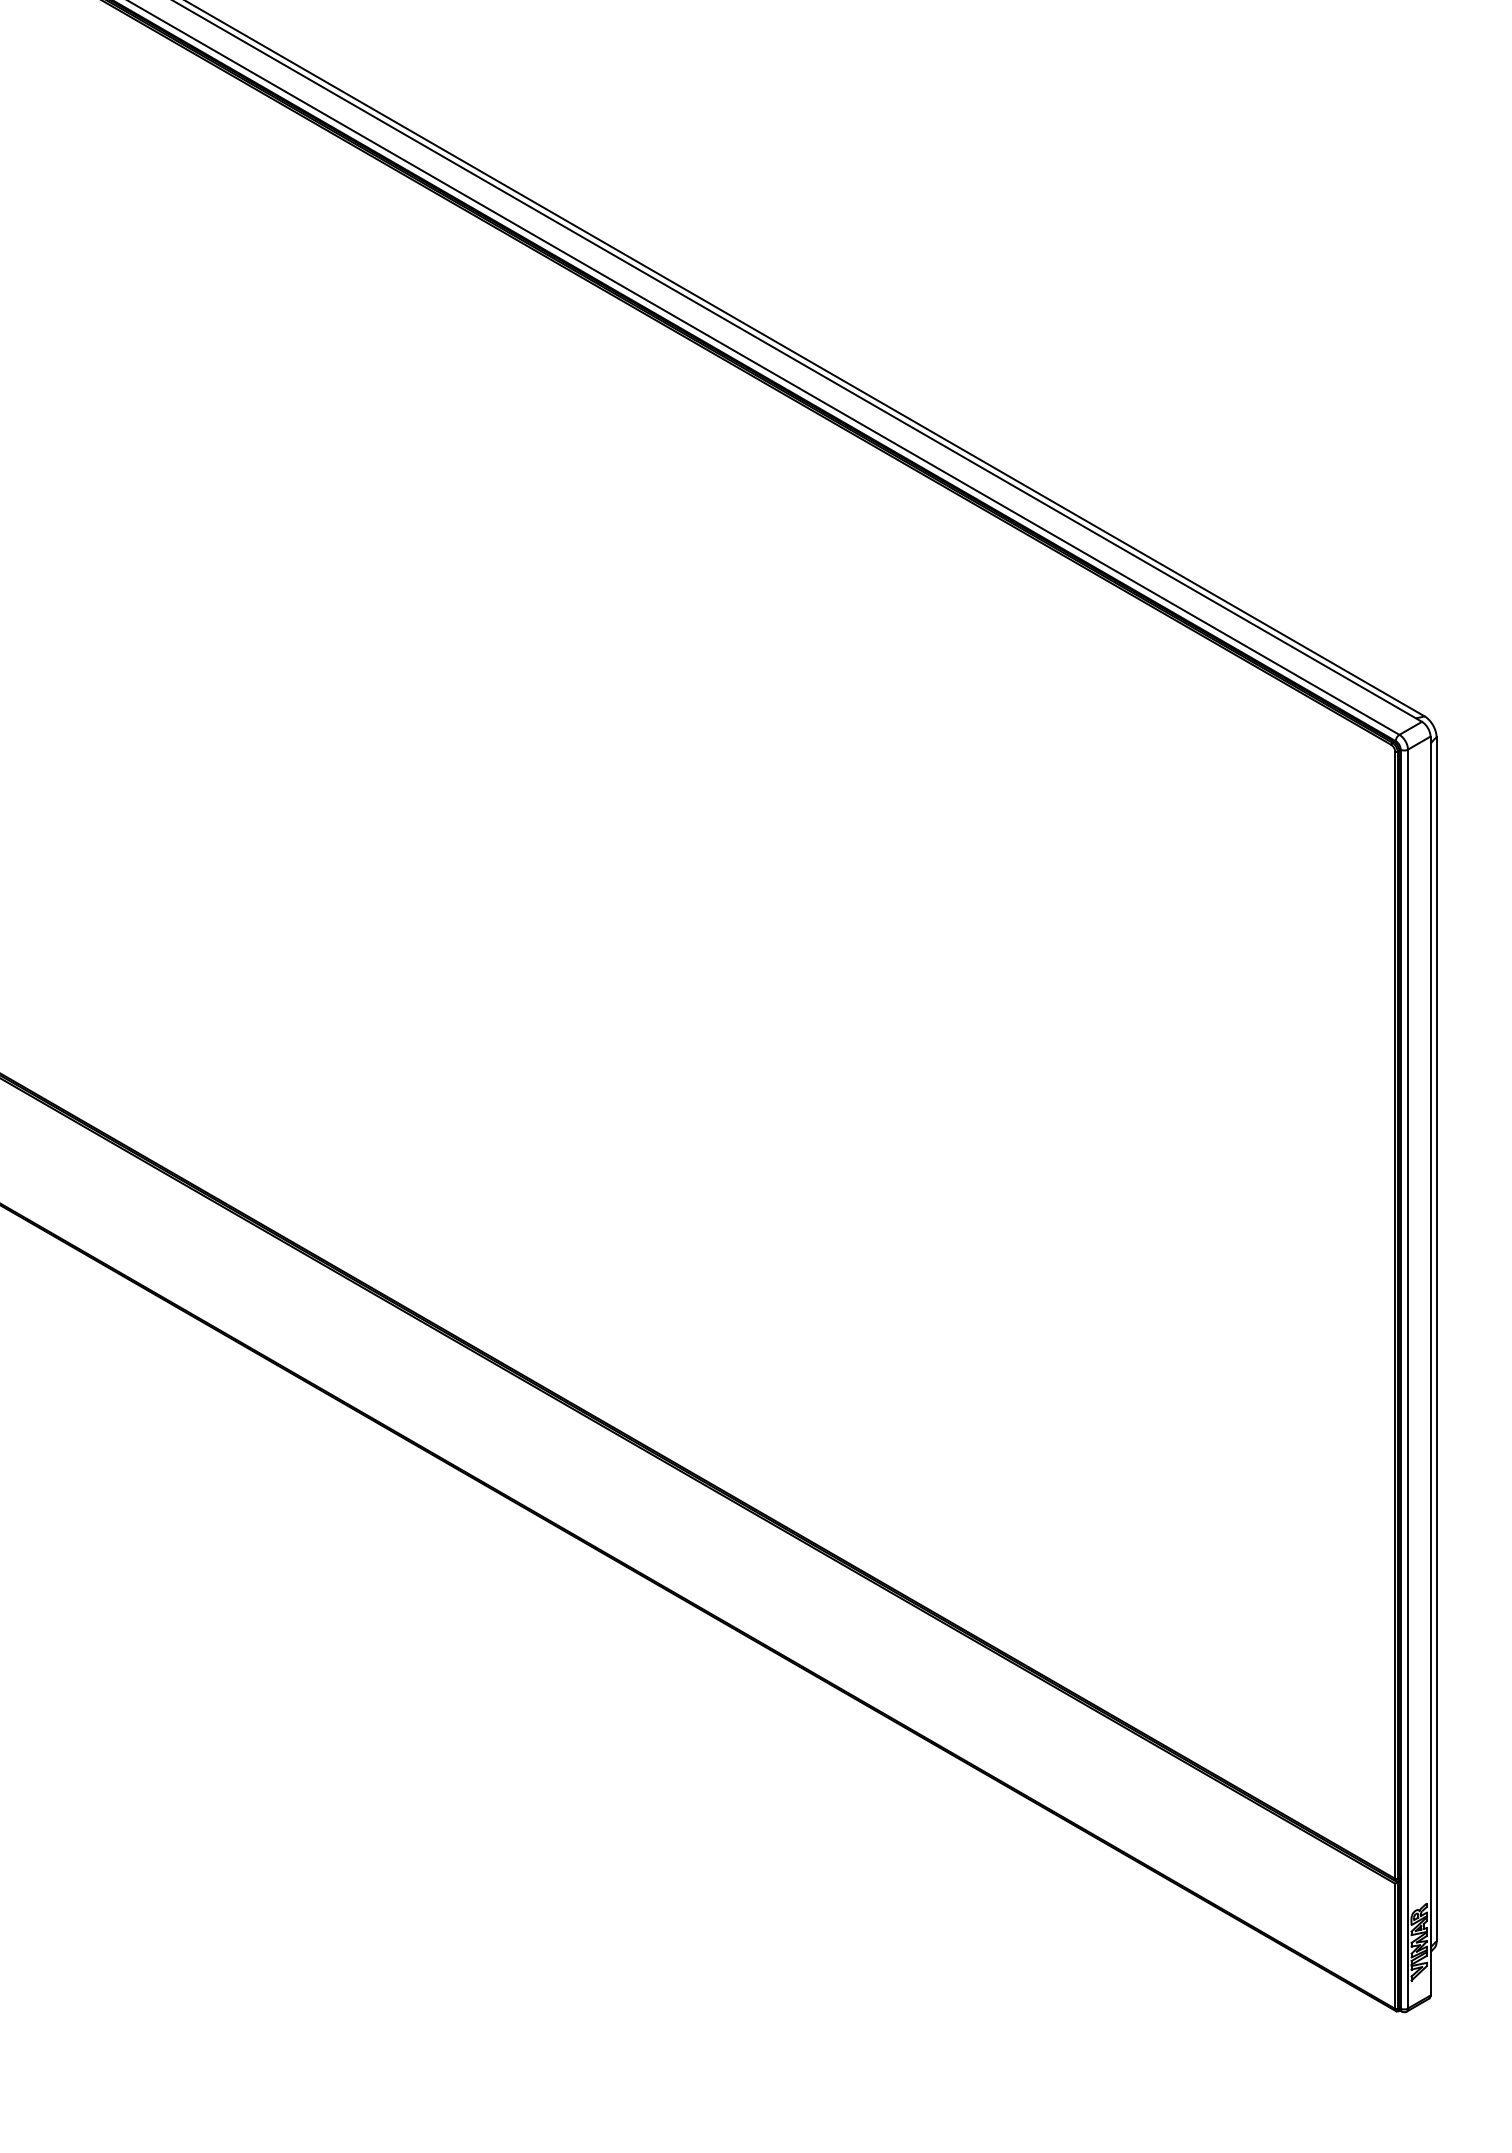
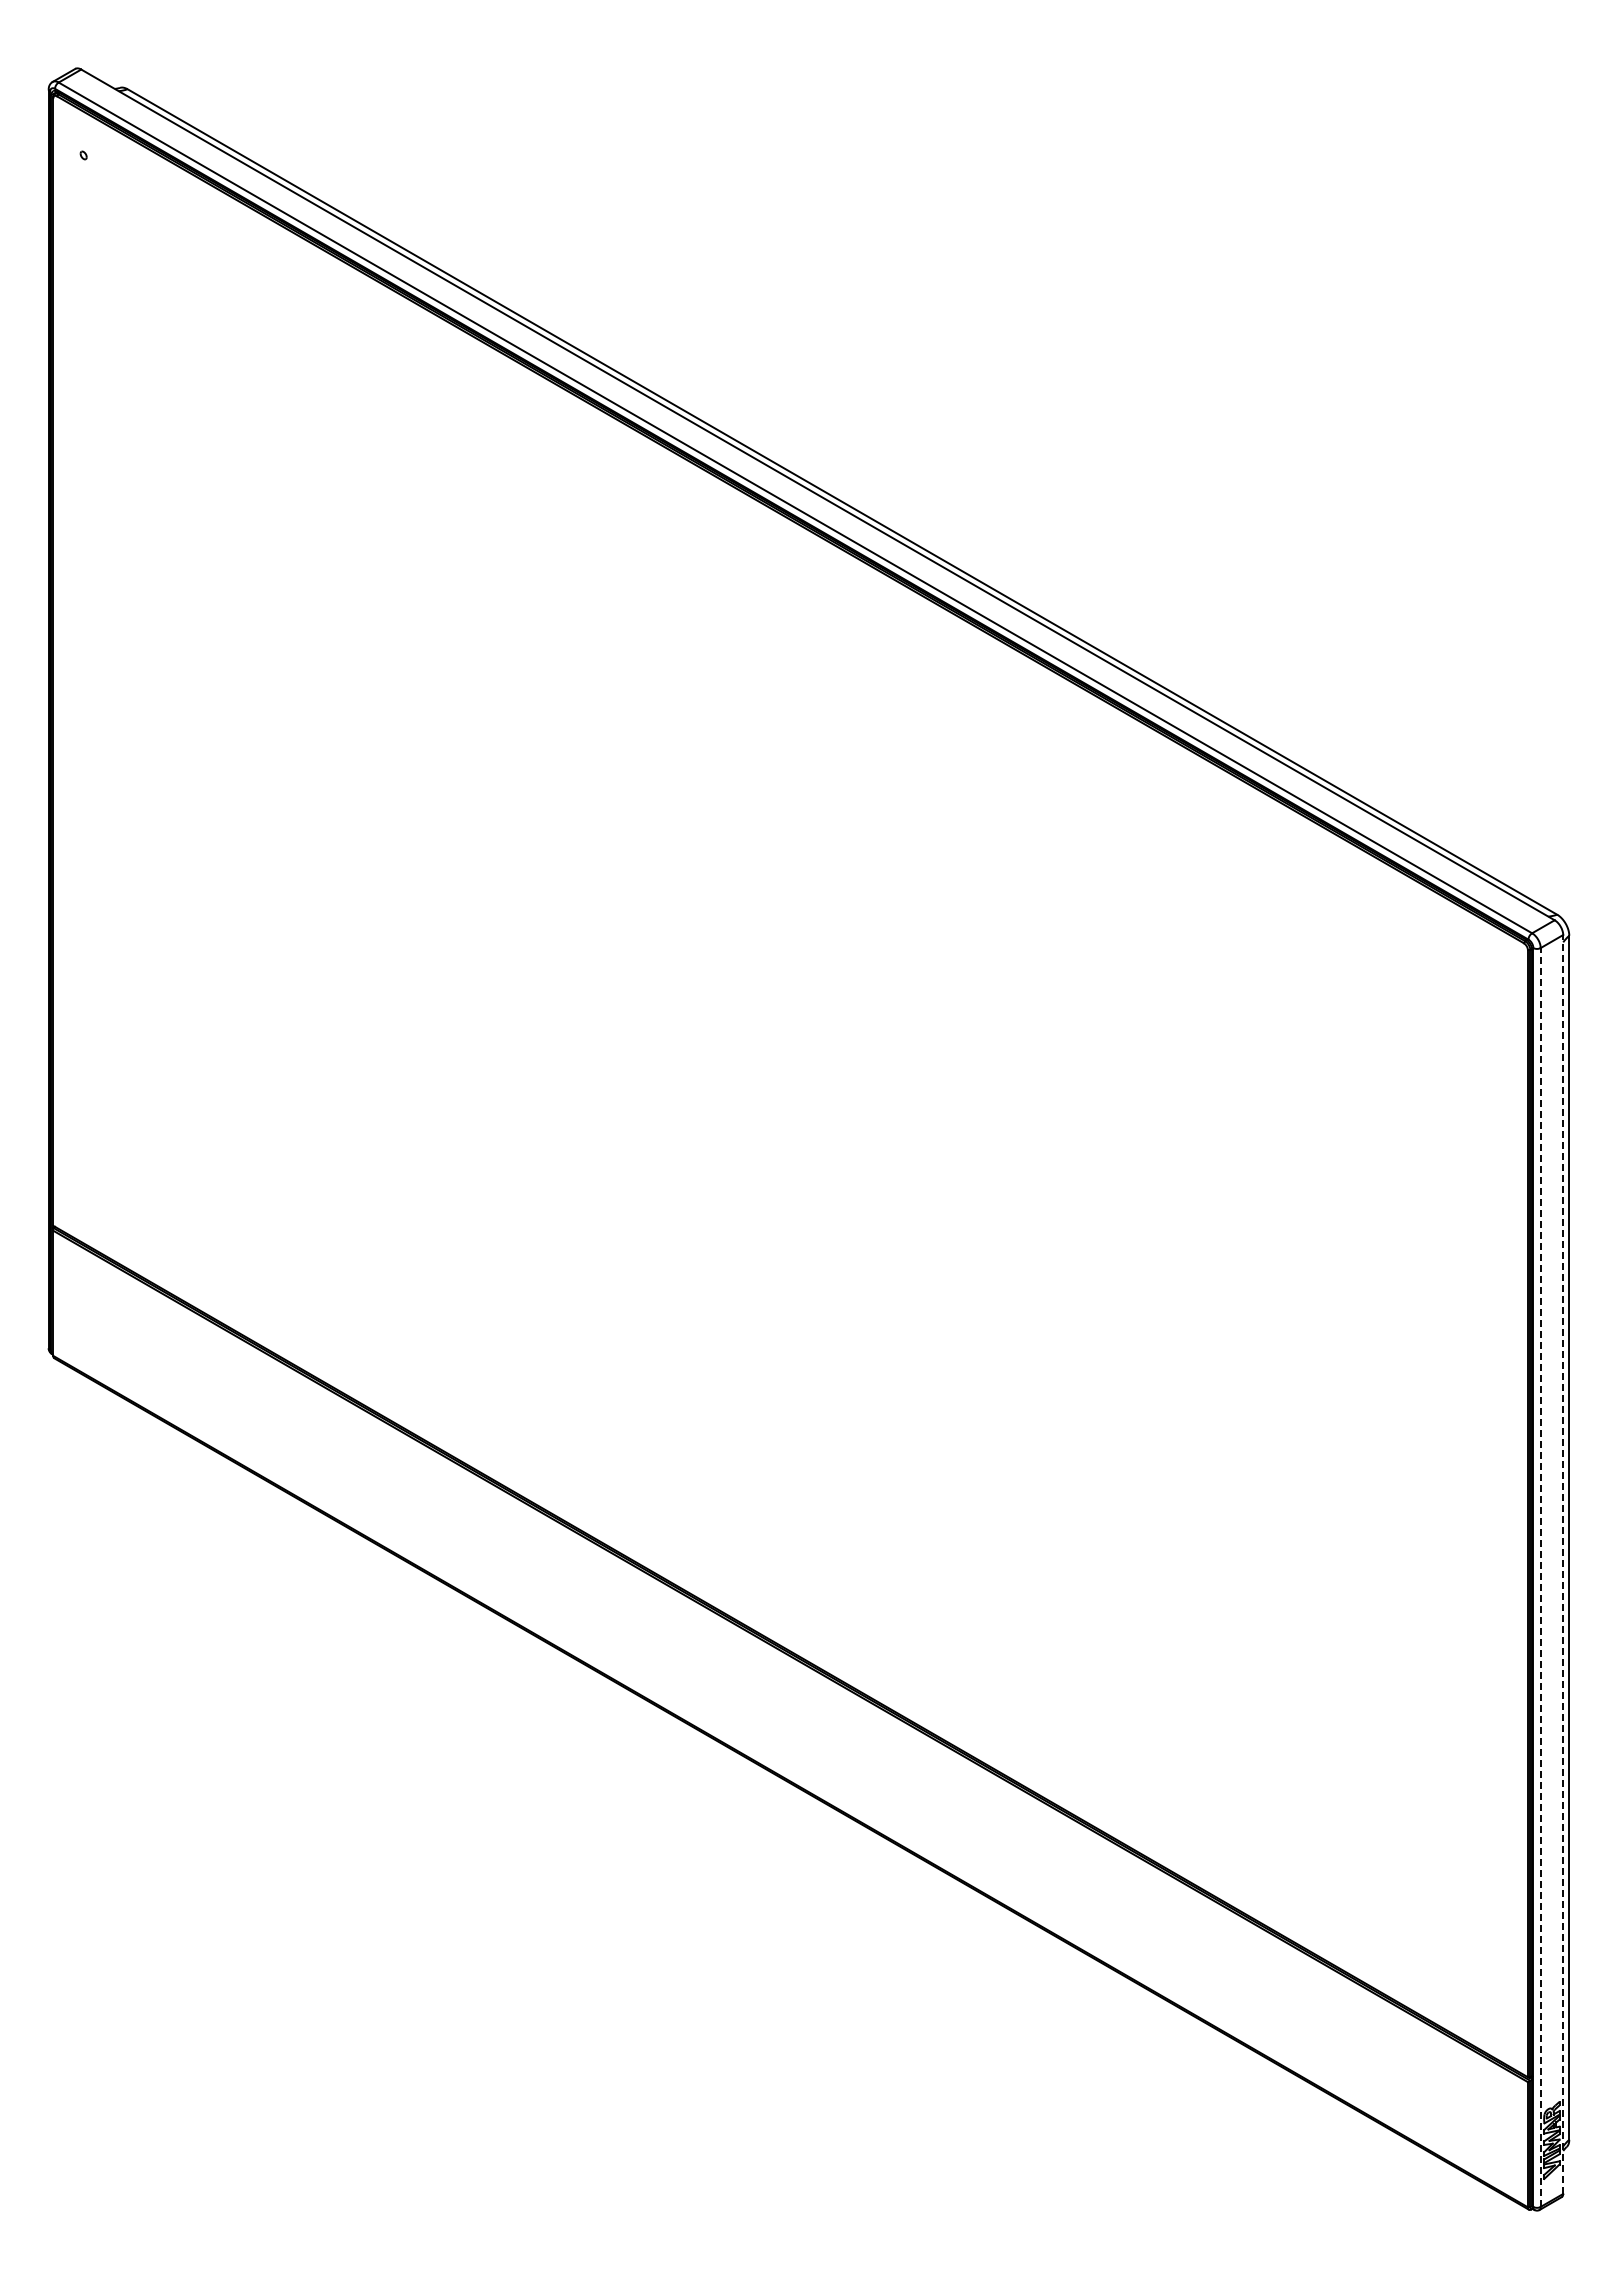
line: (1430, 1365) -> (1563, 1563), solid -> dashed
line: (1407, 1379) -> (1540, 1577), solid -> dashed

